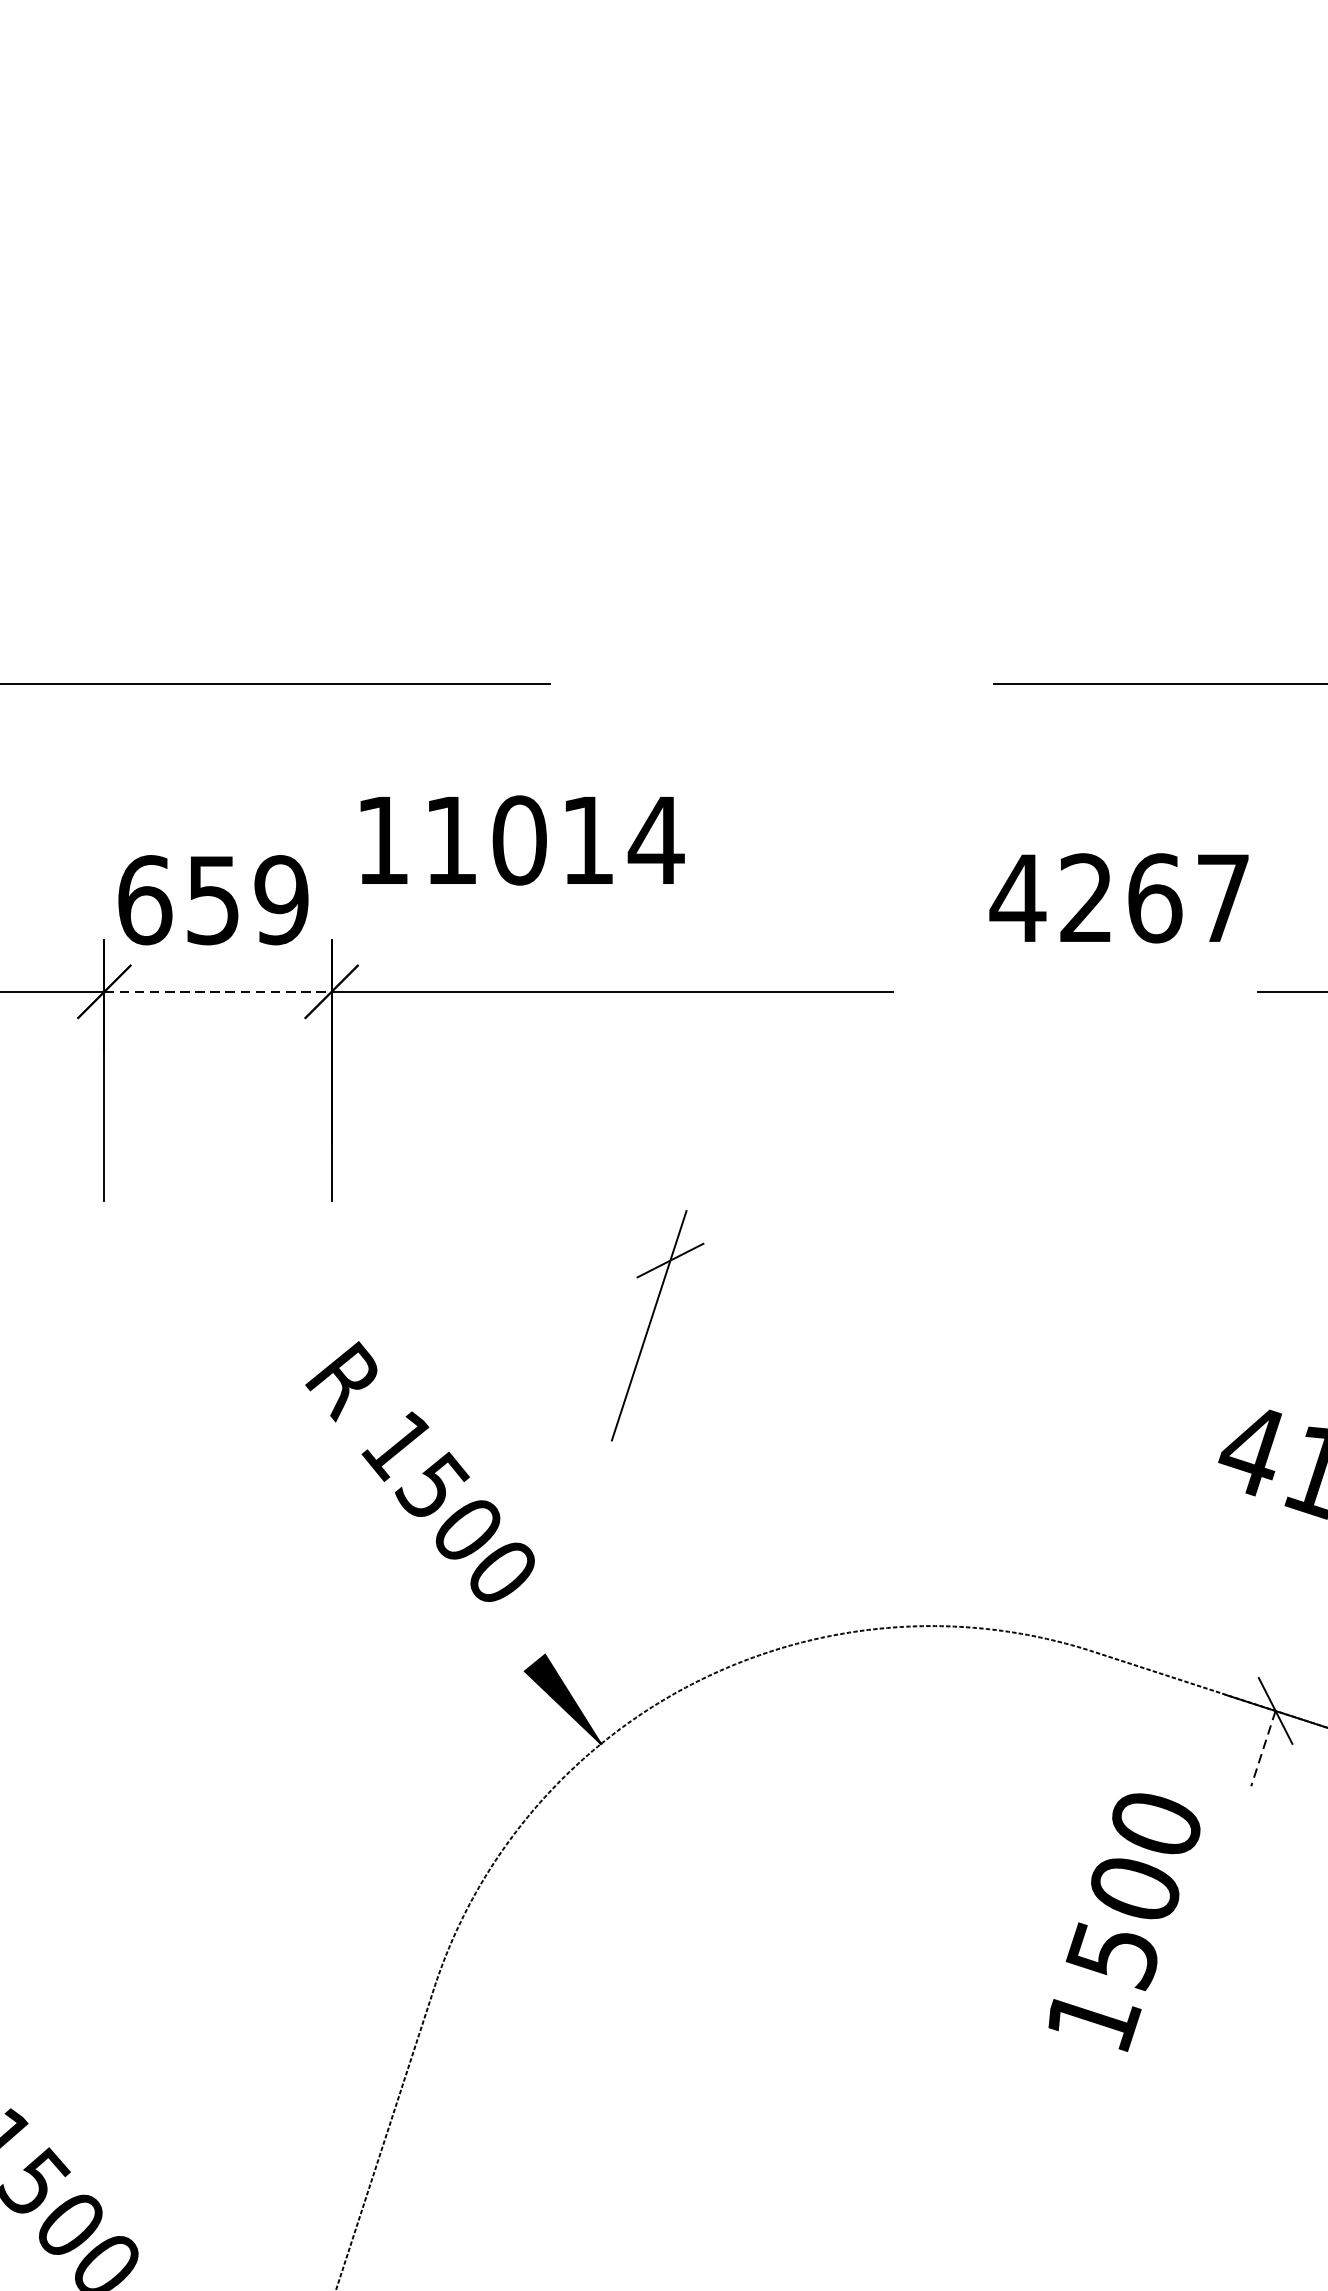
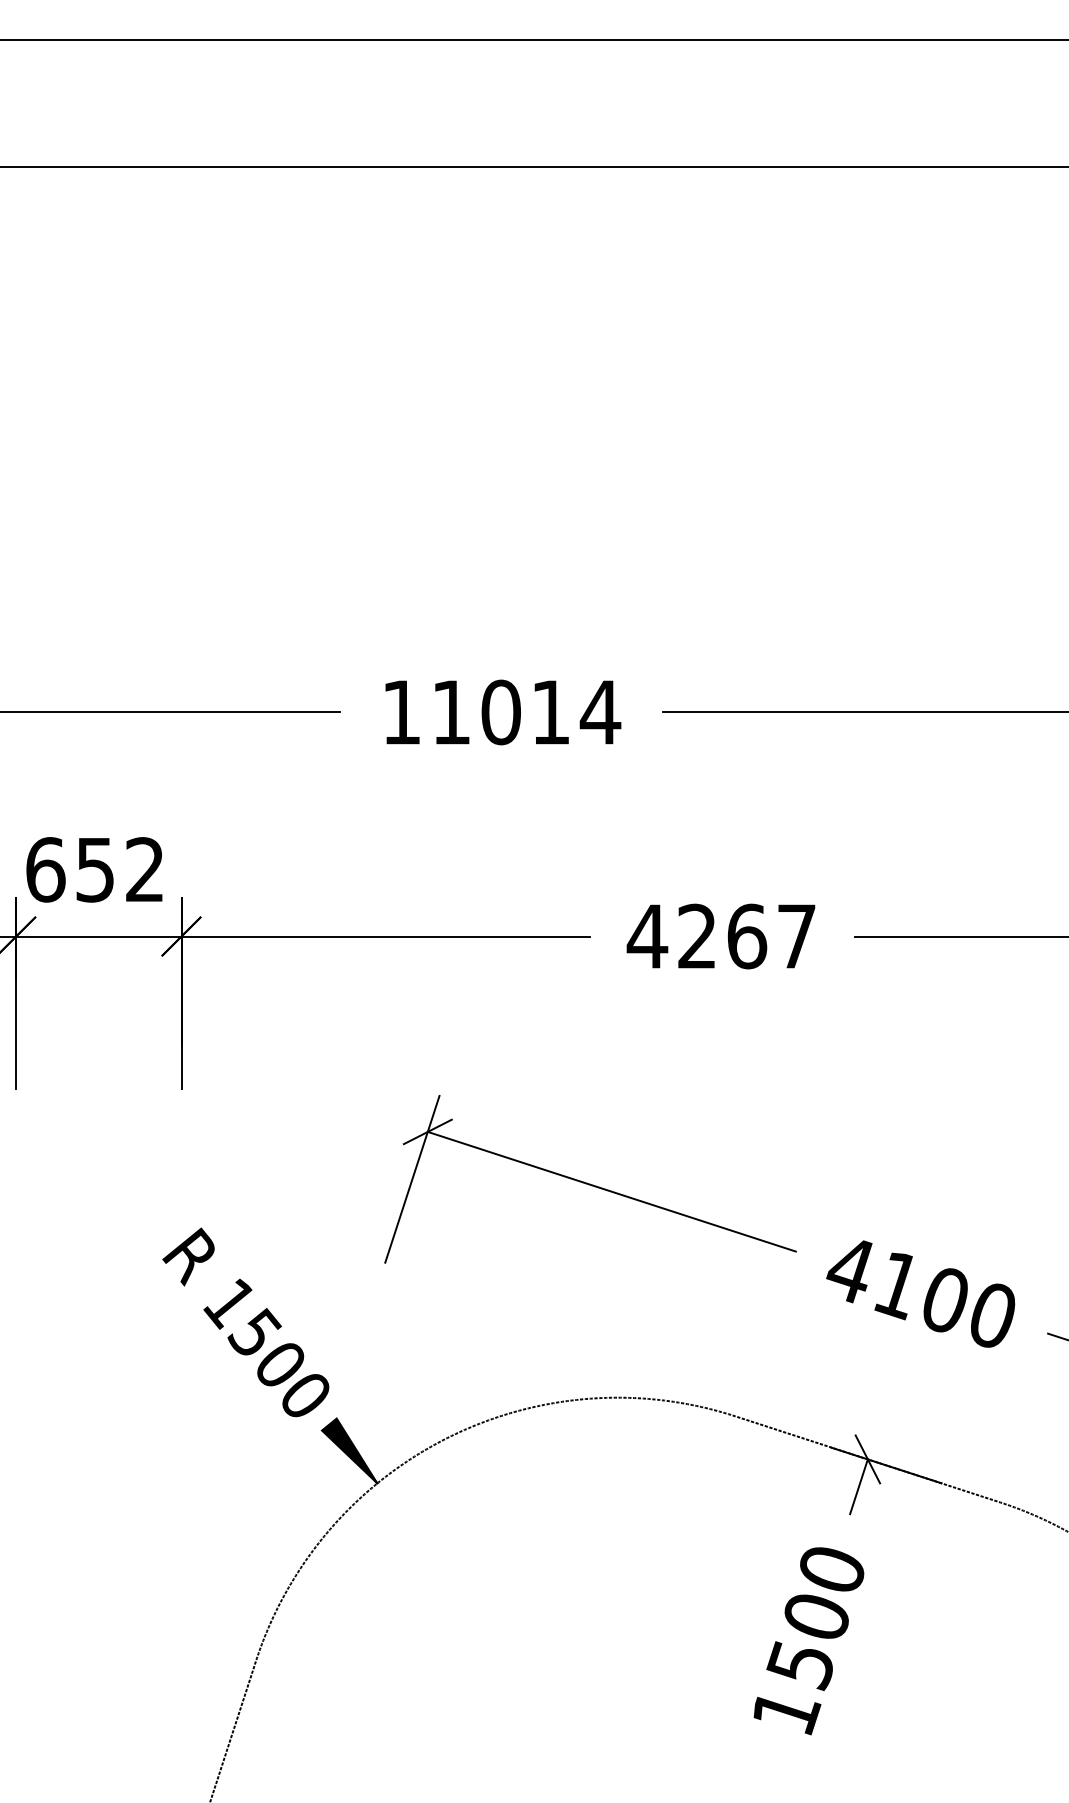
text: (522, 840) -> (503, 712), moved
text: (1118, 898) -> (720, 936), moved
text: (280, 899) -> (144, 869), 659 -> 652
line: (217, 991) -> (98, 936), dashed -> solid
line: (923, 1342) -> (611, 1191), added
text: (419, 1471) -> (245, 1322), moved
line: (1262, 1748) -> (858, 1486), dashed -> solid
text: (1123, 1922) -> (808, 1641), moved

